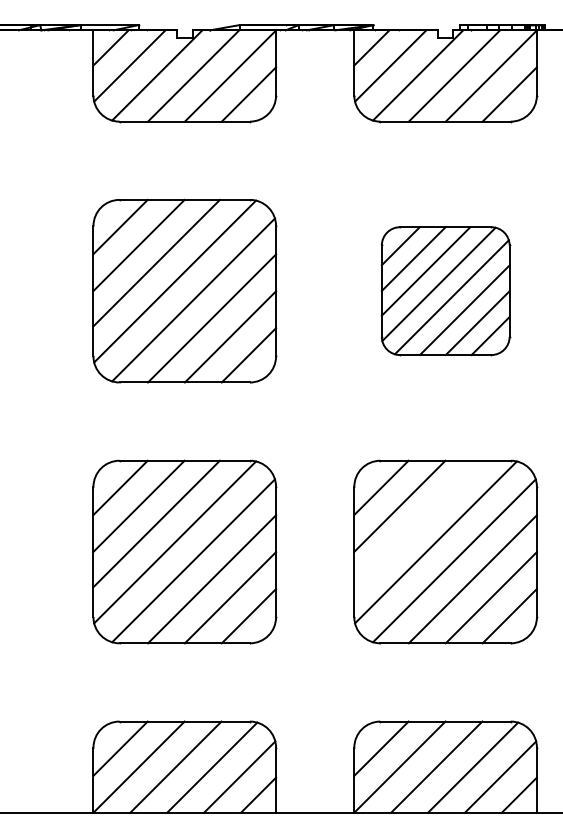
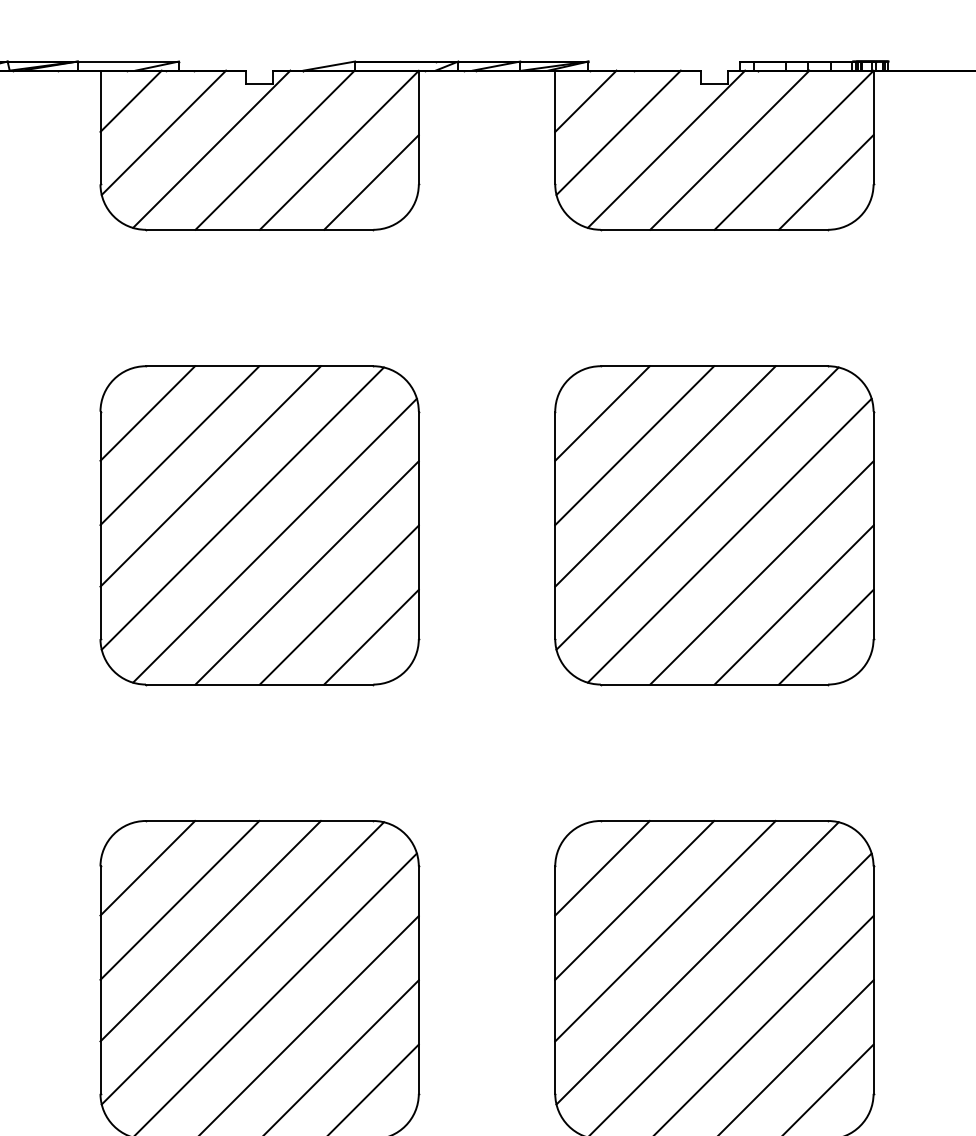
part: (445, 290) -> (714, 524), size x1.43
line: (417, 523) -> (665, 930), added

